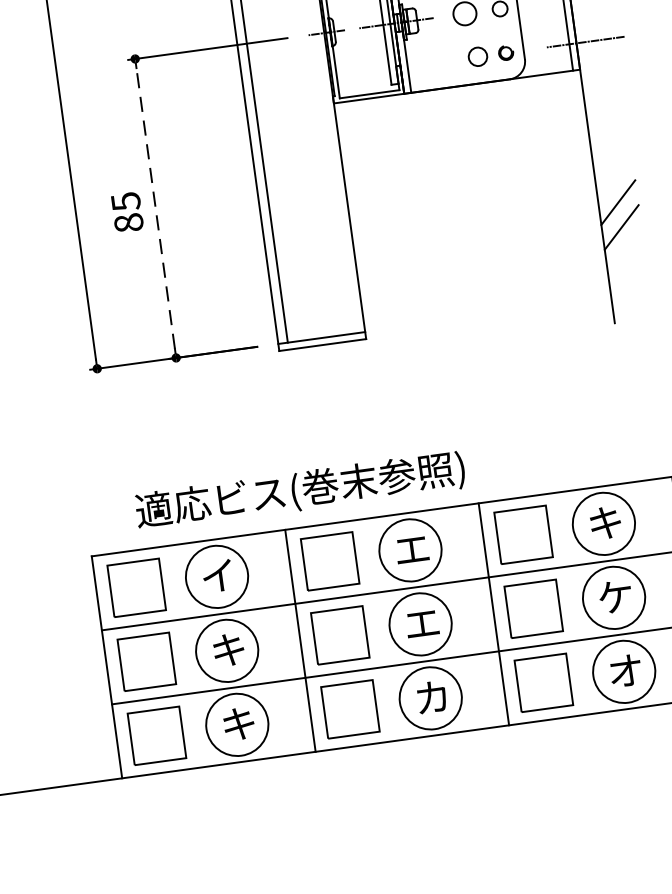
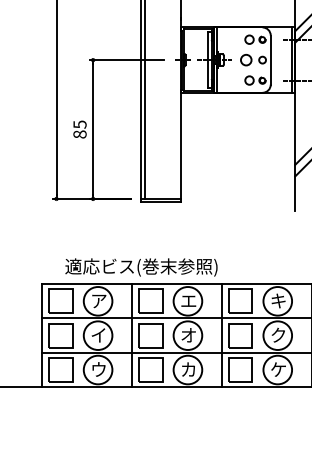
line: (156, 208) -> (93, 129), dashed -> solid
text: (217, 577) -> (98, 301), イ -> ア
text: (615, 595) -> (278, 334), ケ -> ク
text: (421, 623) -> (188, 335), エ -> オ
text: (227, 650) -> (98, 335), キ -> イ
text: (625, 670) -> (278, 369), オ -> ケ
text: (238, 723) -> (98, 369), キ -> ウ

